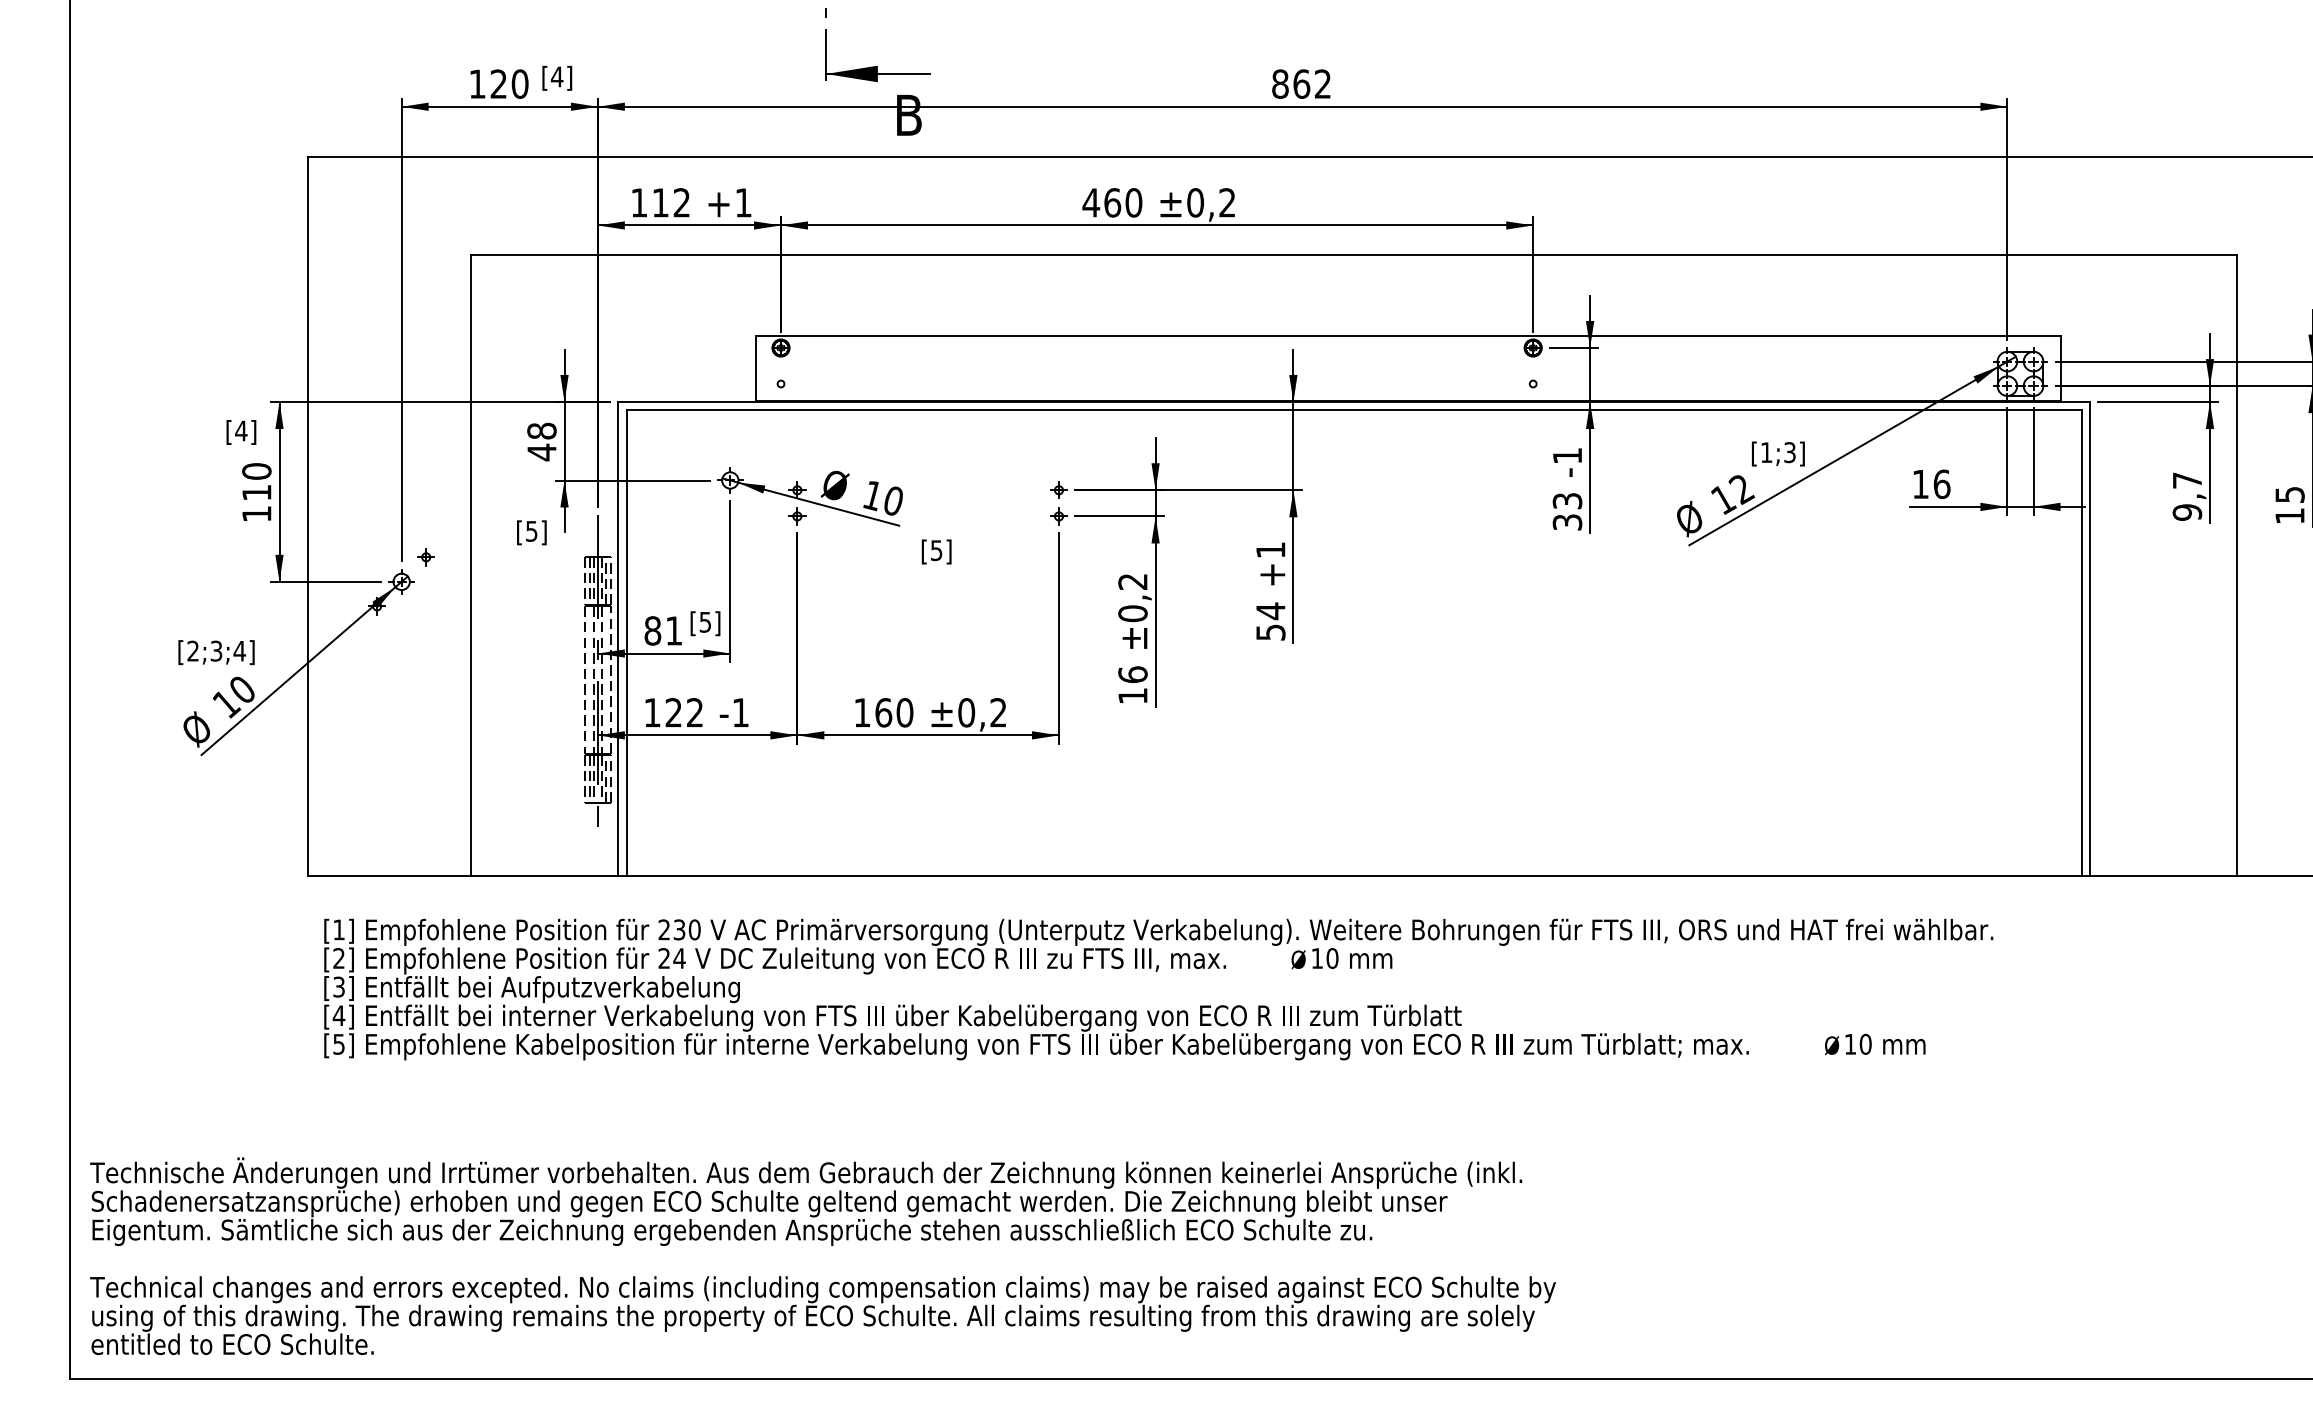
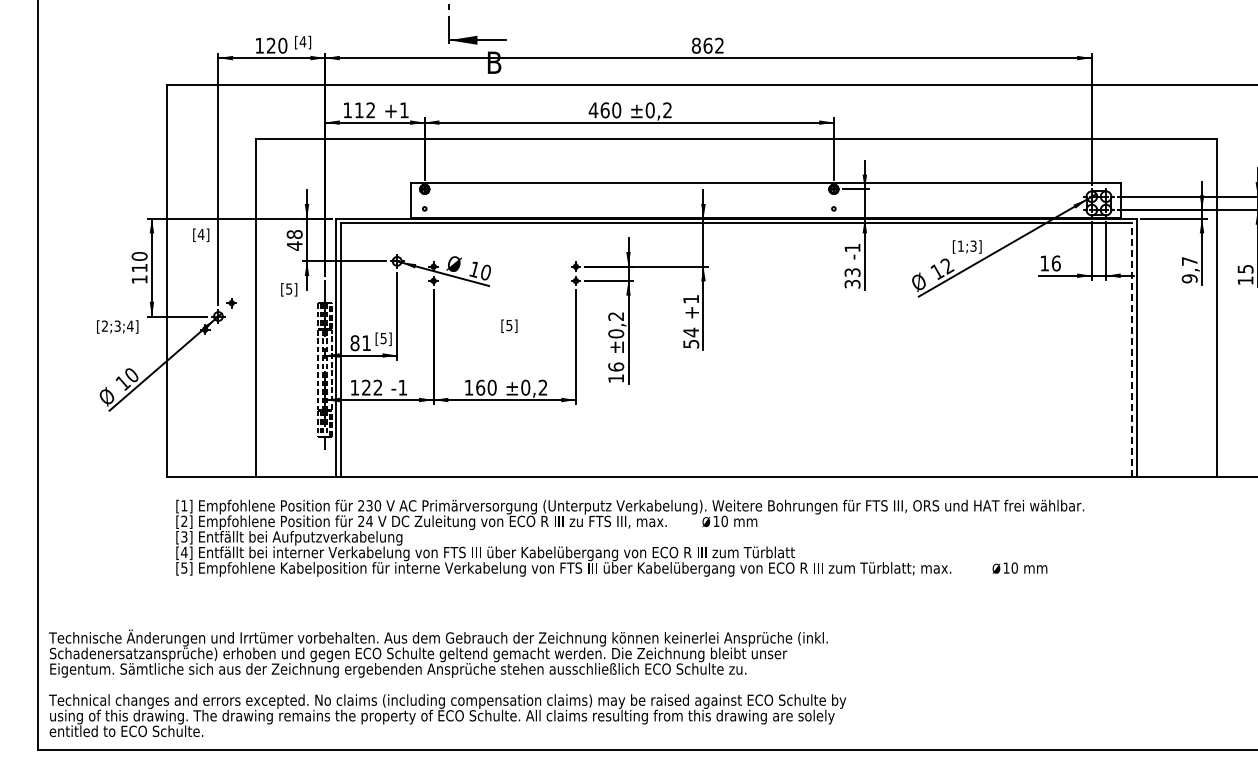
text: (241, 431) -> (201, 234), moved
text: (936, 550) -> (509, 325), moved
line: (2082, 642) -> (1132, 349), solid -> dashed
text: (216, 651) -> (117, 326), moved

